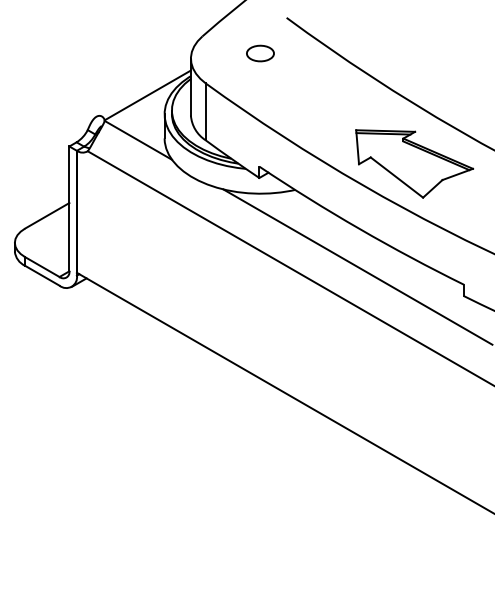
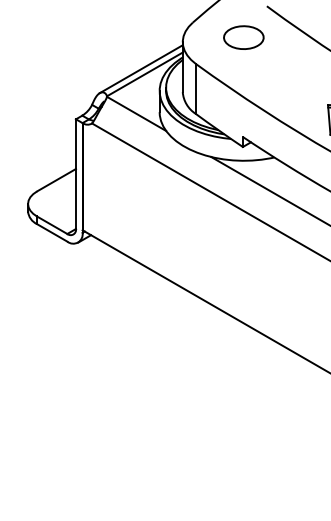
part: (260, 53) -> (243, 37), size x1.67
line: (143, 89) -> (141, 69), added

